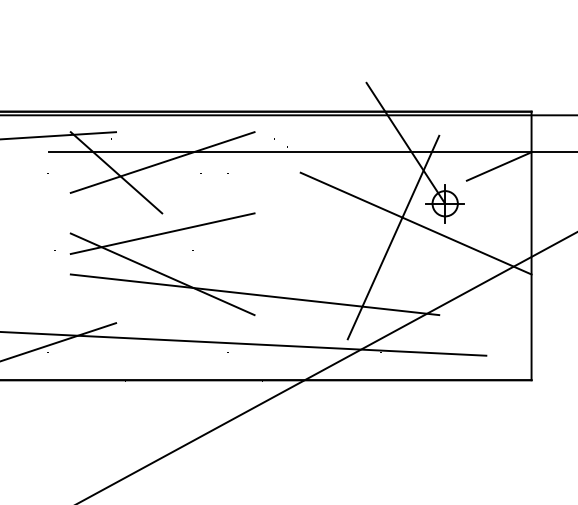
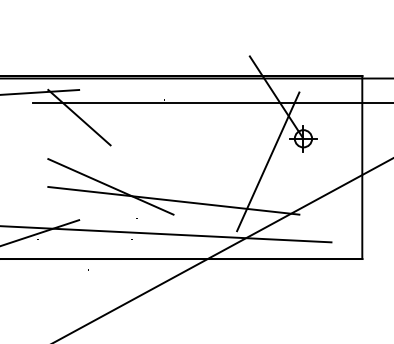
line: (162, 162) -> (110, 110), removed
line: (499, 166) -> (340, 113), removed
line: (415, 222) -> (283, 151), removed
line: (162, 234) -> (110, 159), removed

